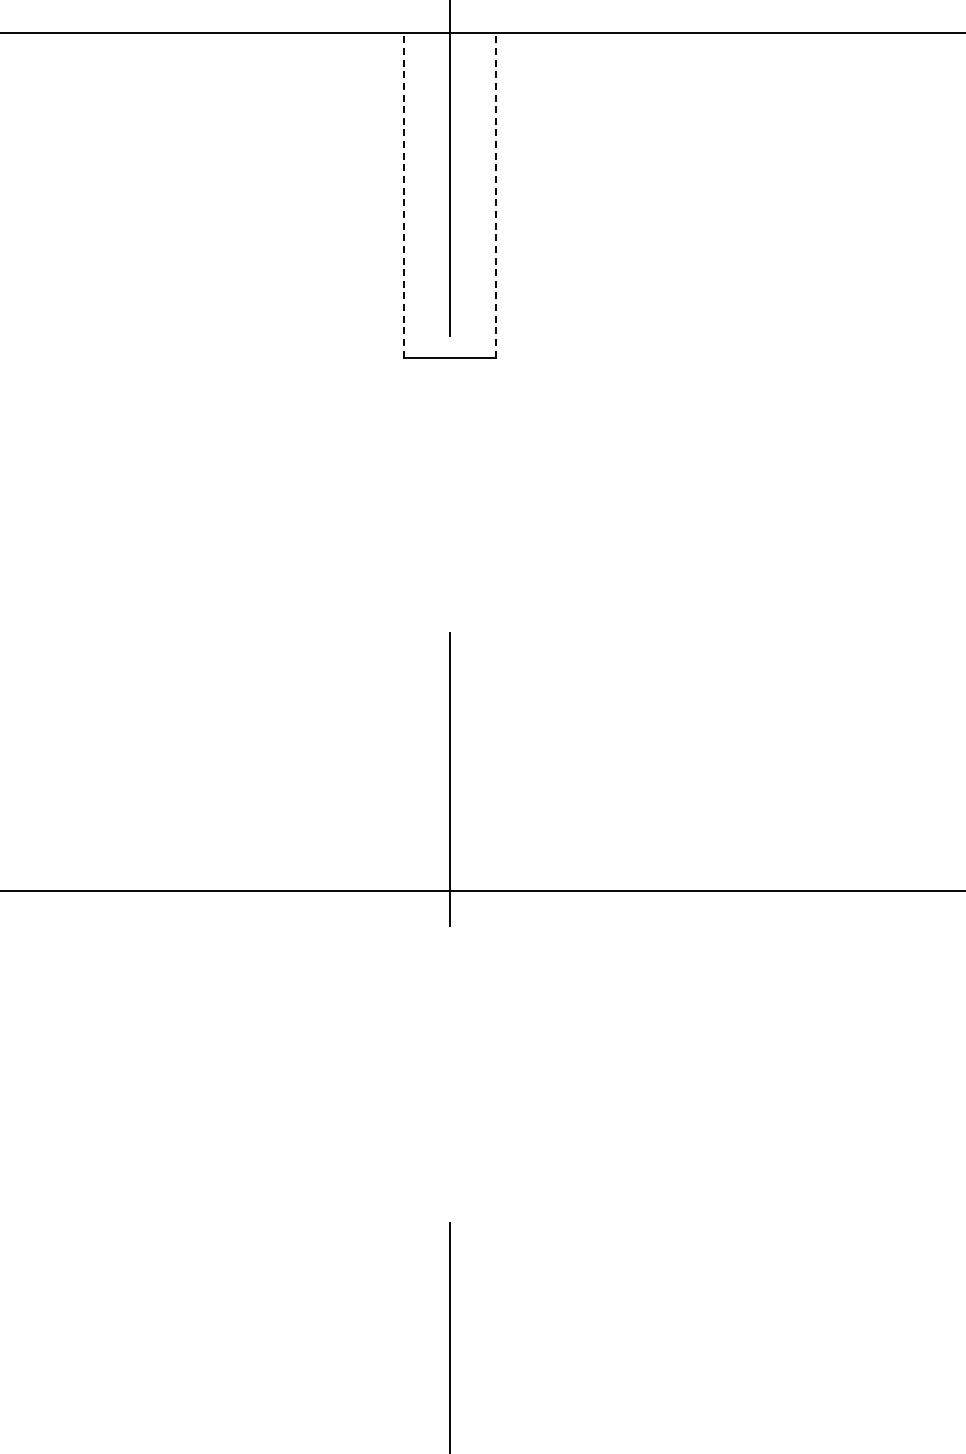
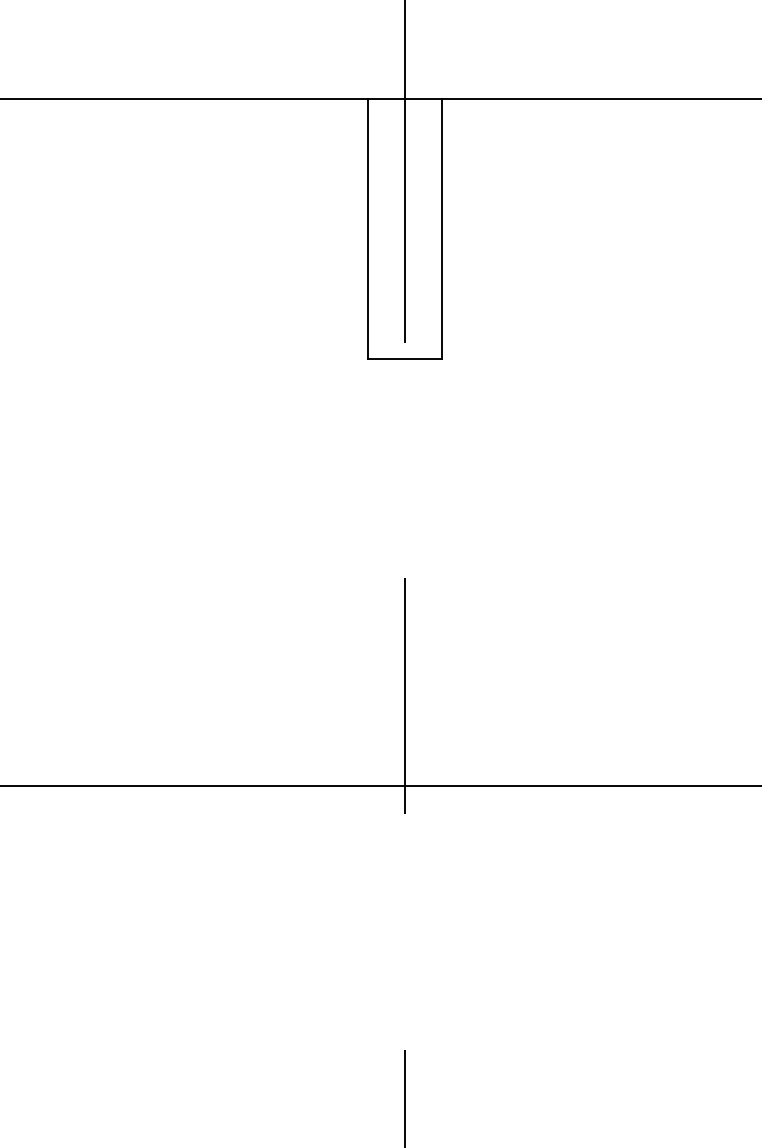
line: (403, 194) -> (368, 228), dashed -> solid
line: (496, 194) -> (442, 228), dashed -> solid

